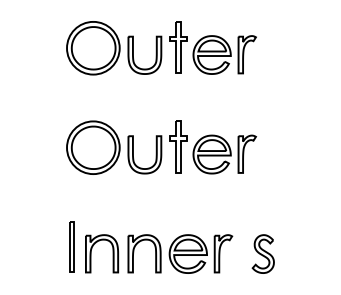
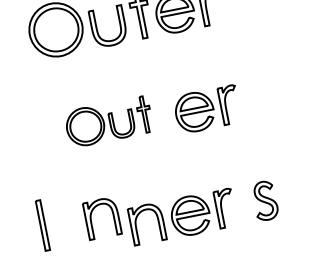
part: (126, 147) -> (108, 121), size x0.7
part: (71, 246) -> (42, 224), moved
part: (92, 249) -> (91, 215), moved

